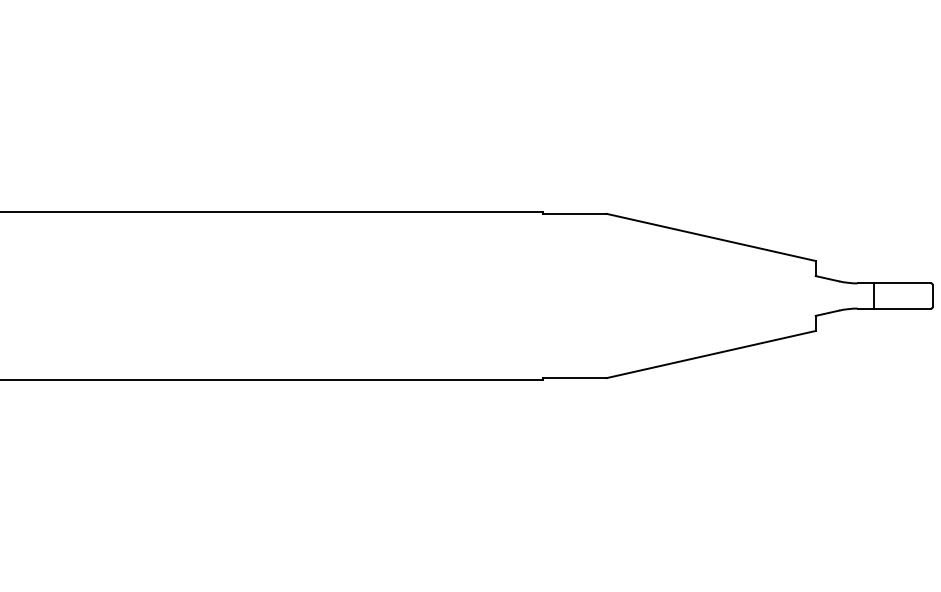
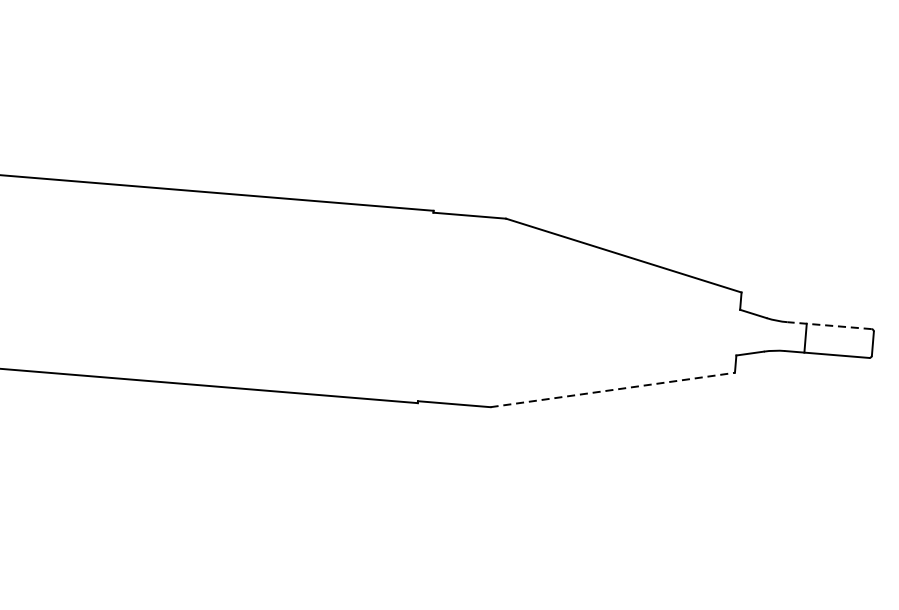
line: (894, 283) -> (829, 325), solid -> dashed
line: (711, 354) -> (613, 389), solid -> dashed

